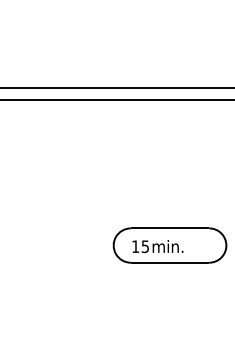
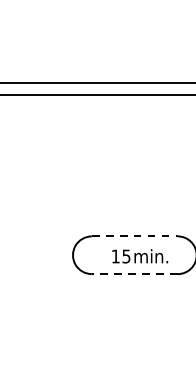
line: (170, 228) -> (135, 236), solid -> dashed
text: (157, 246) -> (139, 256), moved
line: (169, 262) -> (134, 273), solid -> dashed

